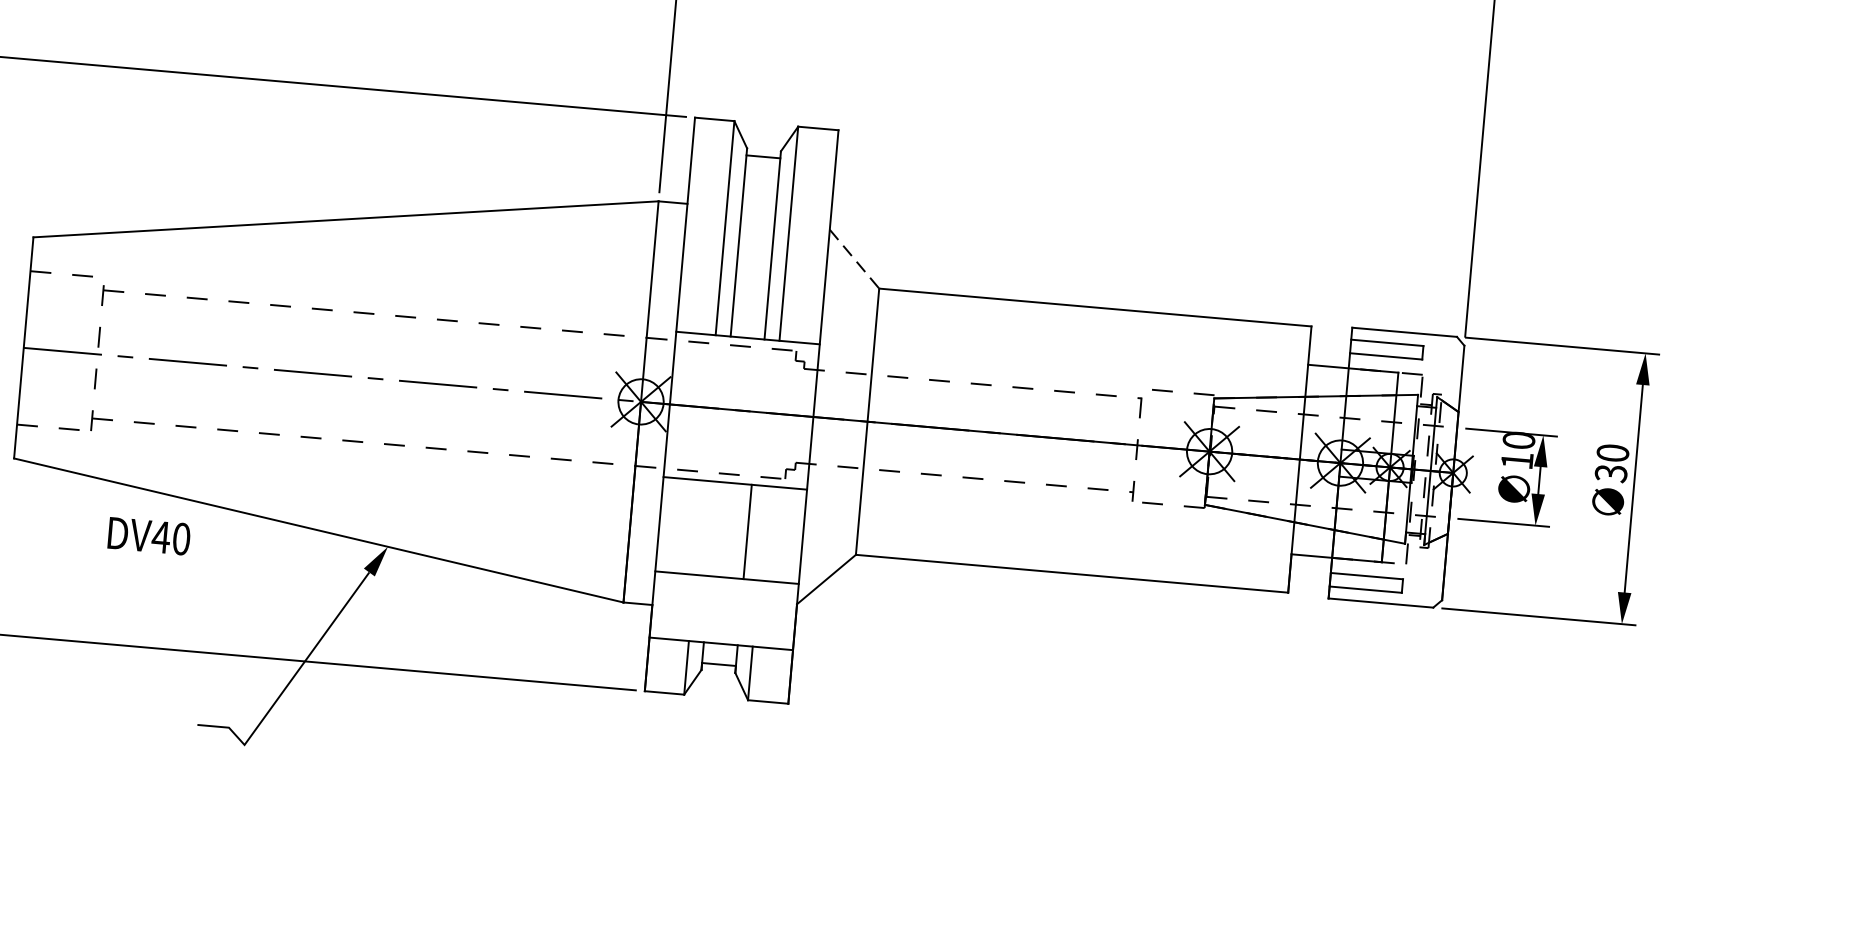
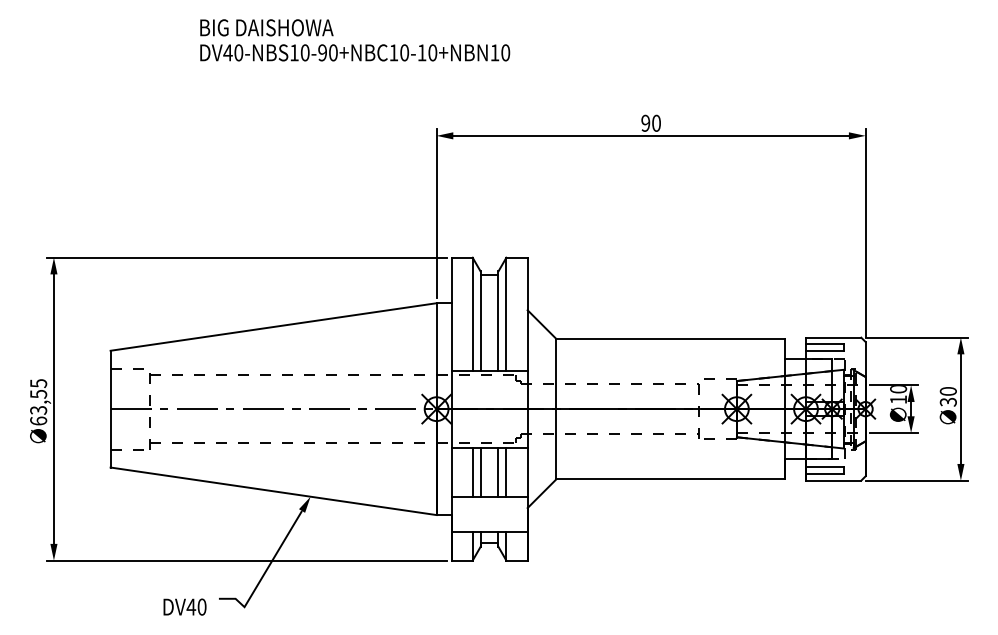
line: (855, 259) -> (542, 324), dashed -> solid
line: (698, 527) -> (472, 472), added
line: (713, 529) -> (480, 472), added
line: (762, 533) -> (506, 472), added
text: (148, 534) -> (184, 606), moved

